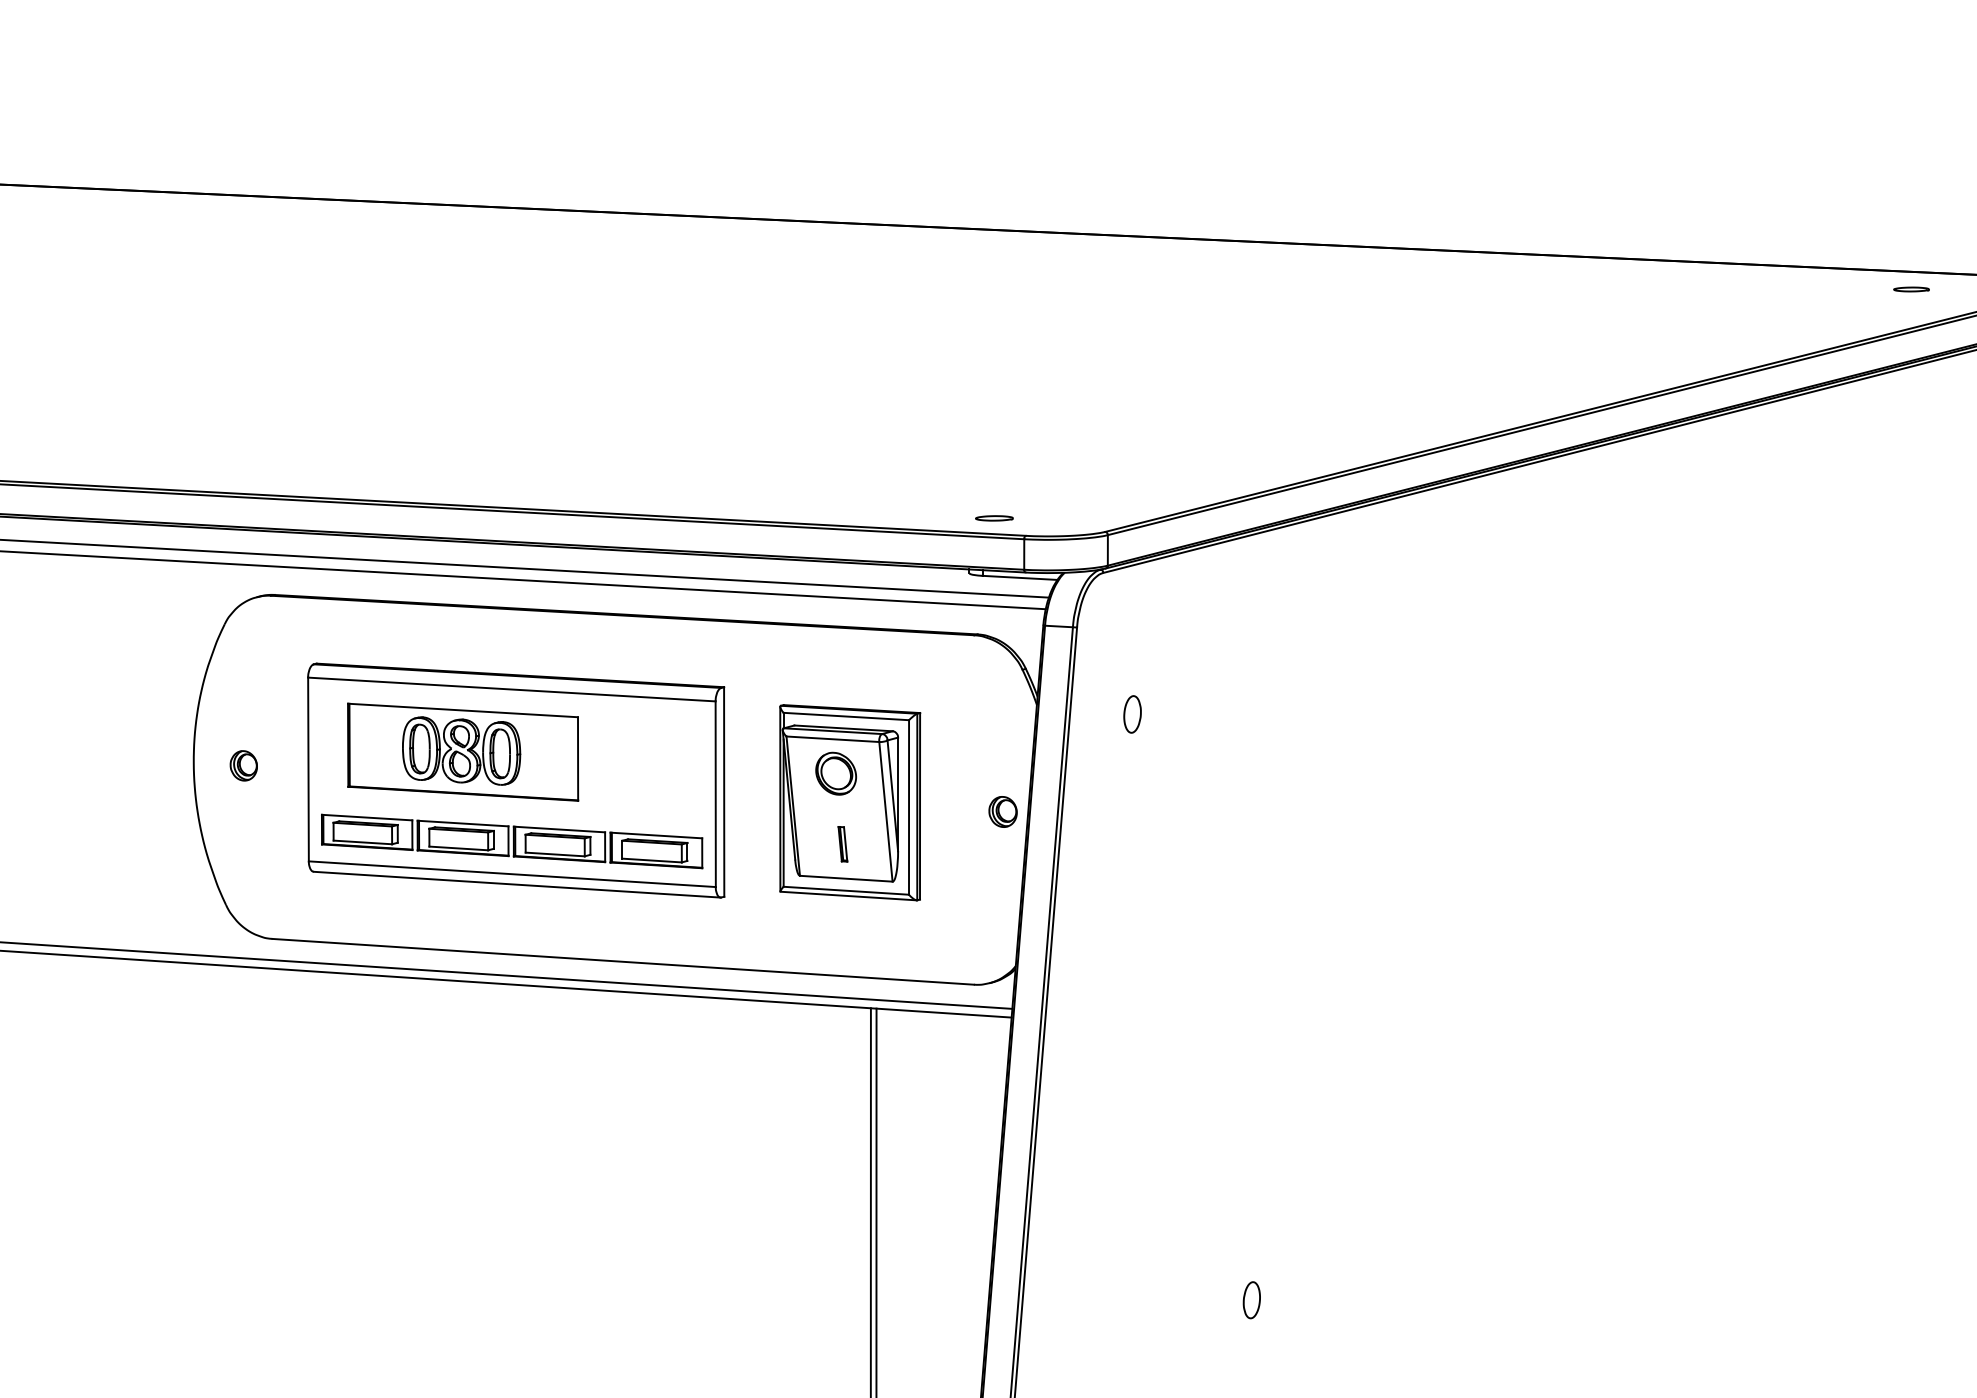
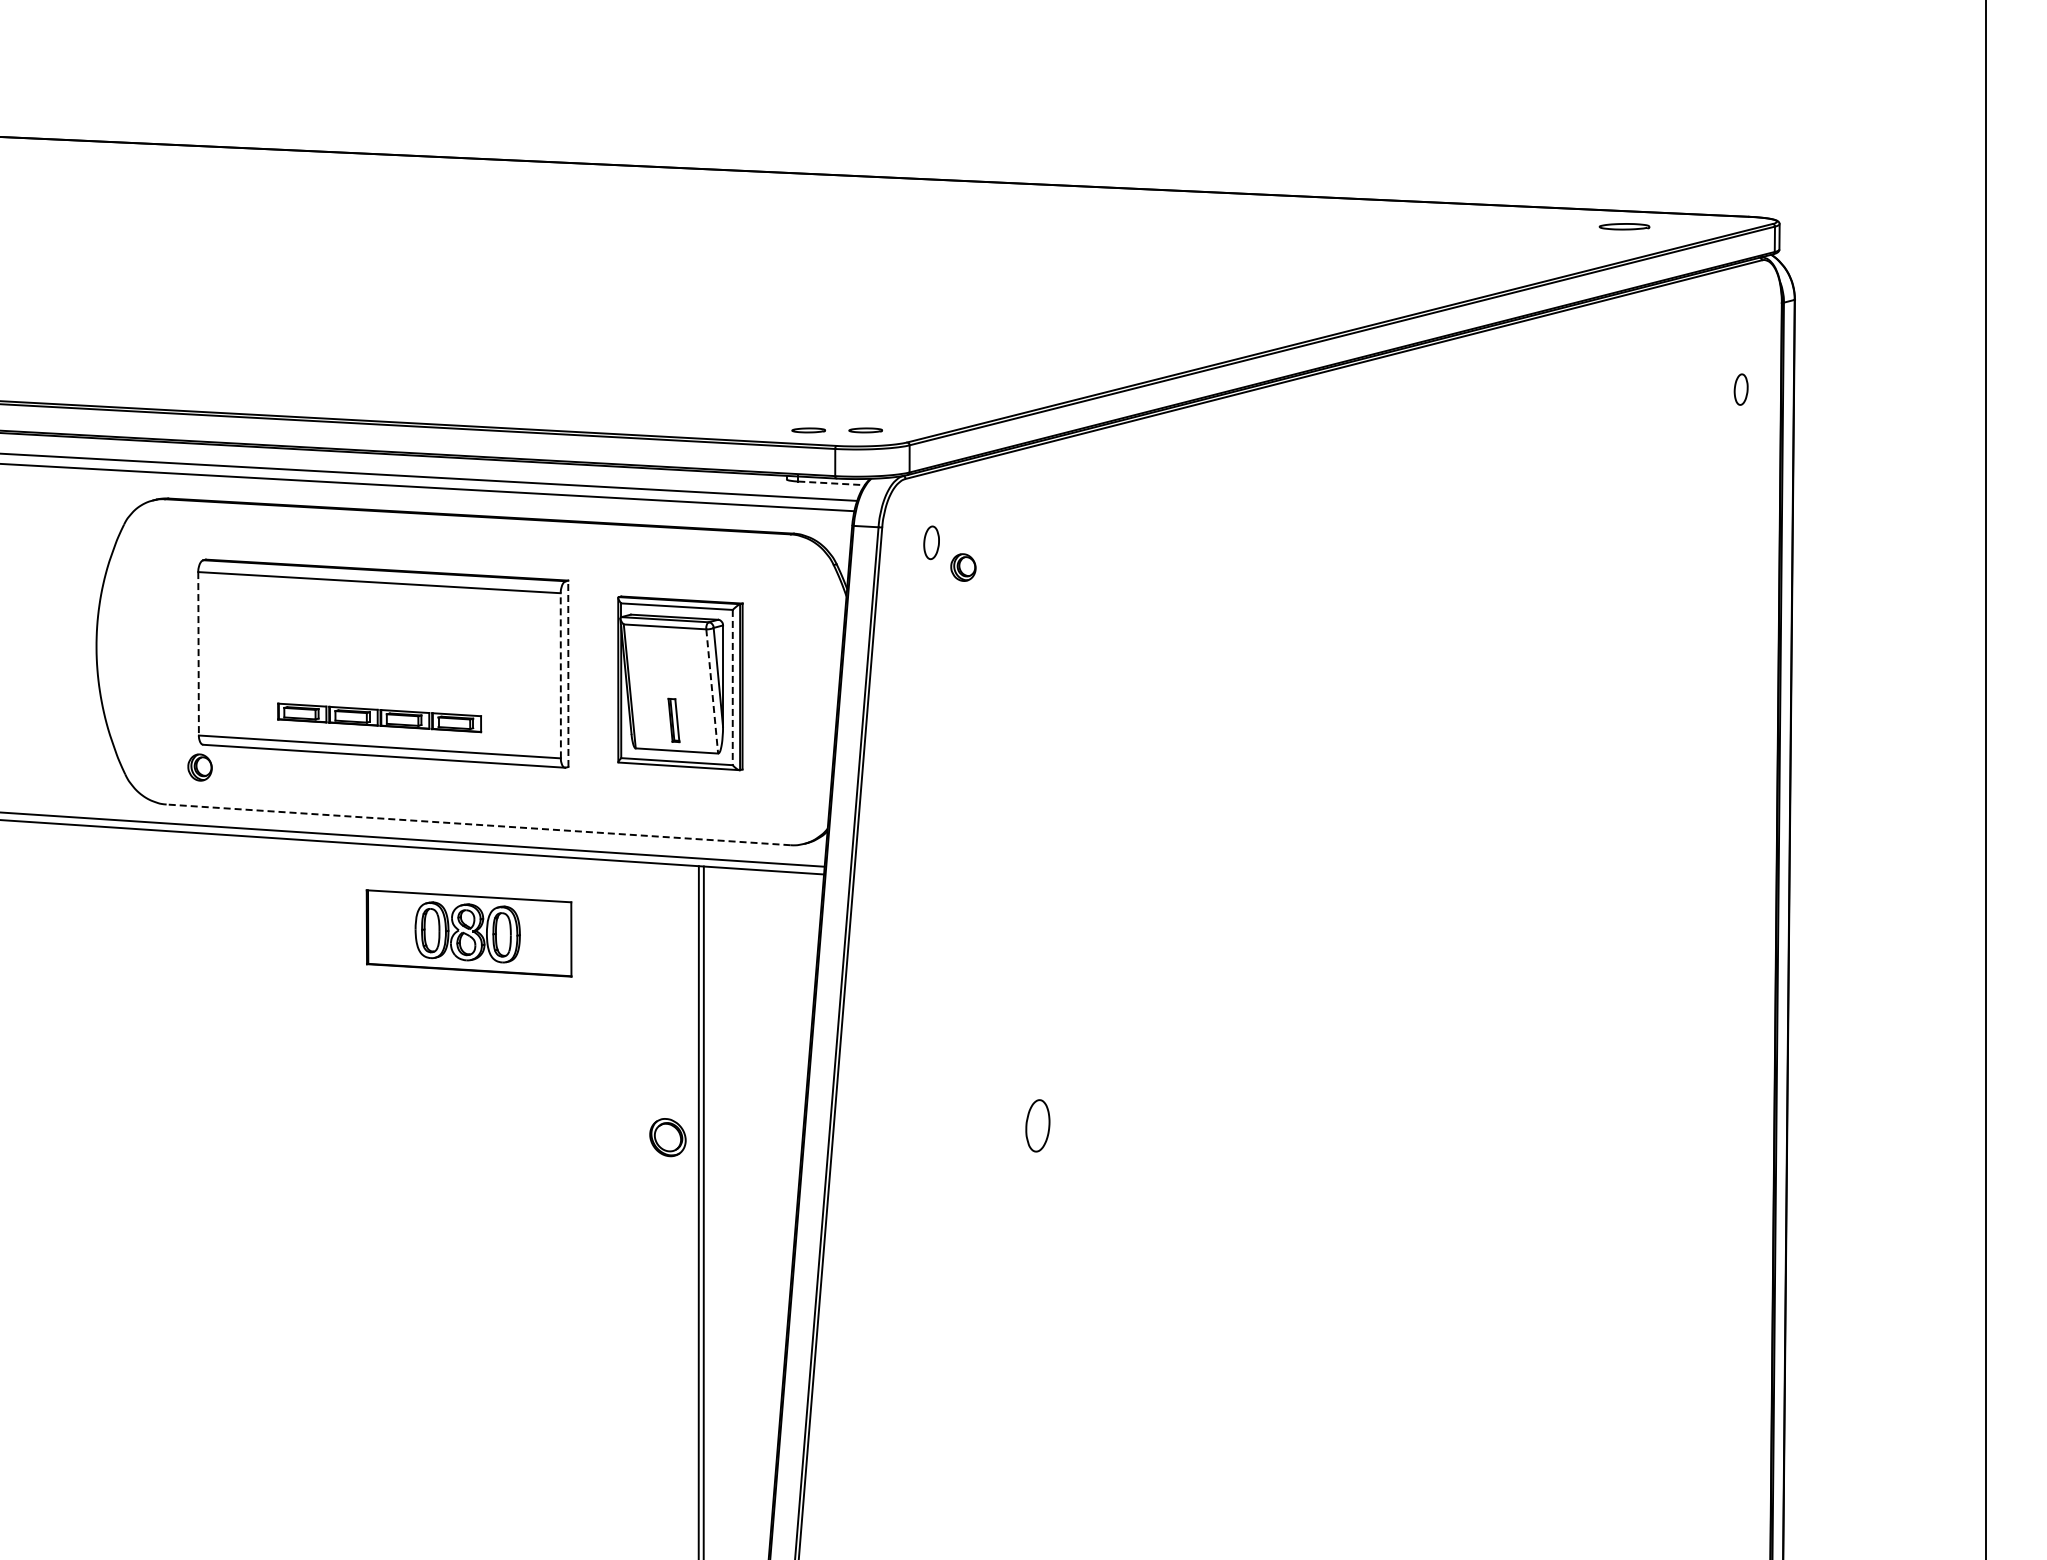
part: (1911, 289) -> (1624, 226), size x1.6
part: (1058, 518) -> (865, 430), added
line: (1020, 578) -> (831, 483), solid -> dashed
part: (1132, 714) -> (931, 542), moved
part: (462, 752) -> (468, 933), moved
part: (243, 765) -> (199, 767), moved
line: (308, 769) -> (198, 653), solid -> dashed
part: (835, 773) -> (667, 1137), moved
line: (724, 791) -> (568, 673), solid -> dashed
line: (715, 793) -> (560, 675), solid -> dashed
line: (908, 807) -> (732, 687), solid -> dashed
line: (886, 811) -> (712, 691), solid -> dashed
part: (1003, 811) -> (963, 567), moved
part: (511, 841) -> (379, 717), size x0.6
part: (842, 843) -> (673, 719), size x1.4
line: (623, 961) -> (478, 824), solid -> dashed
part: (1251, 1299) -> (1037, 1125), size x1.6

